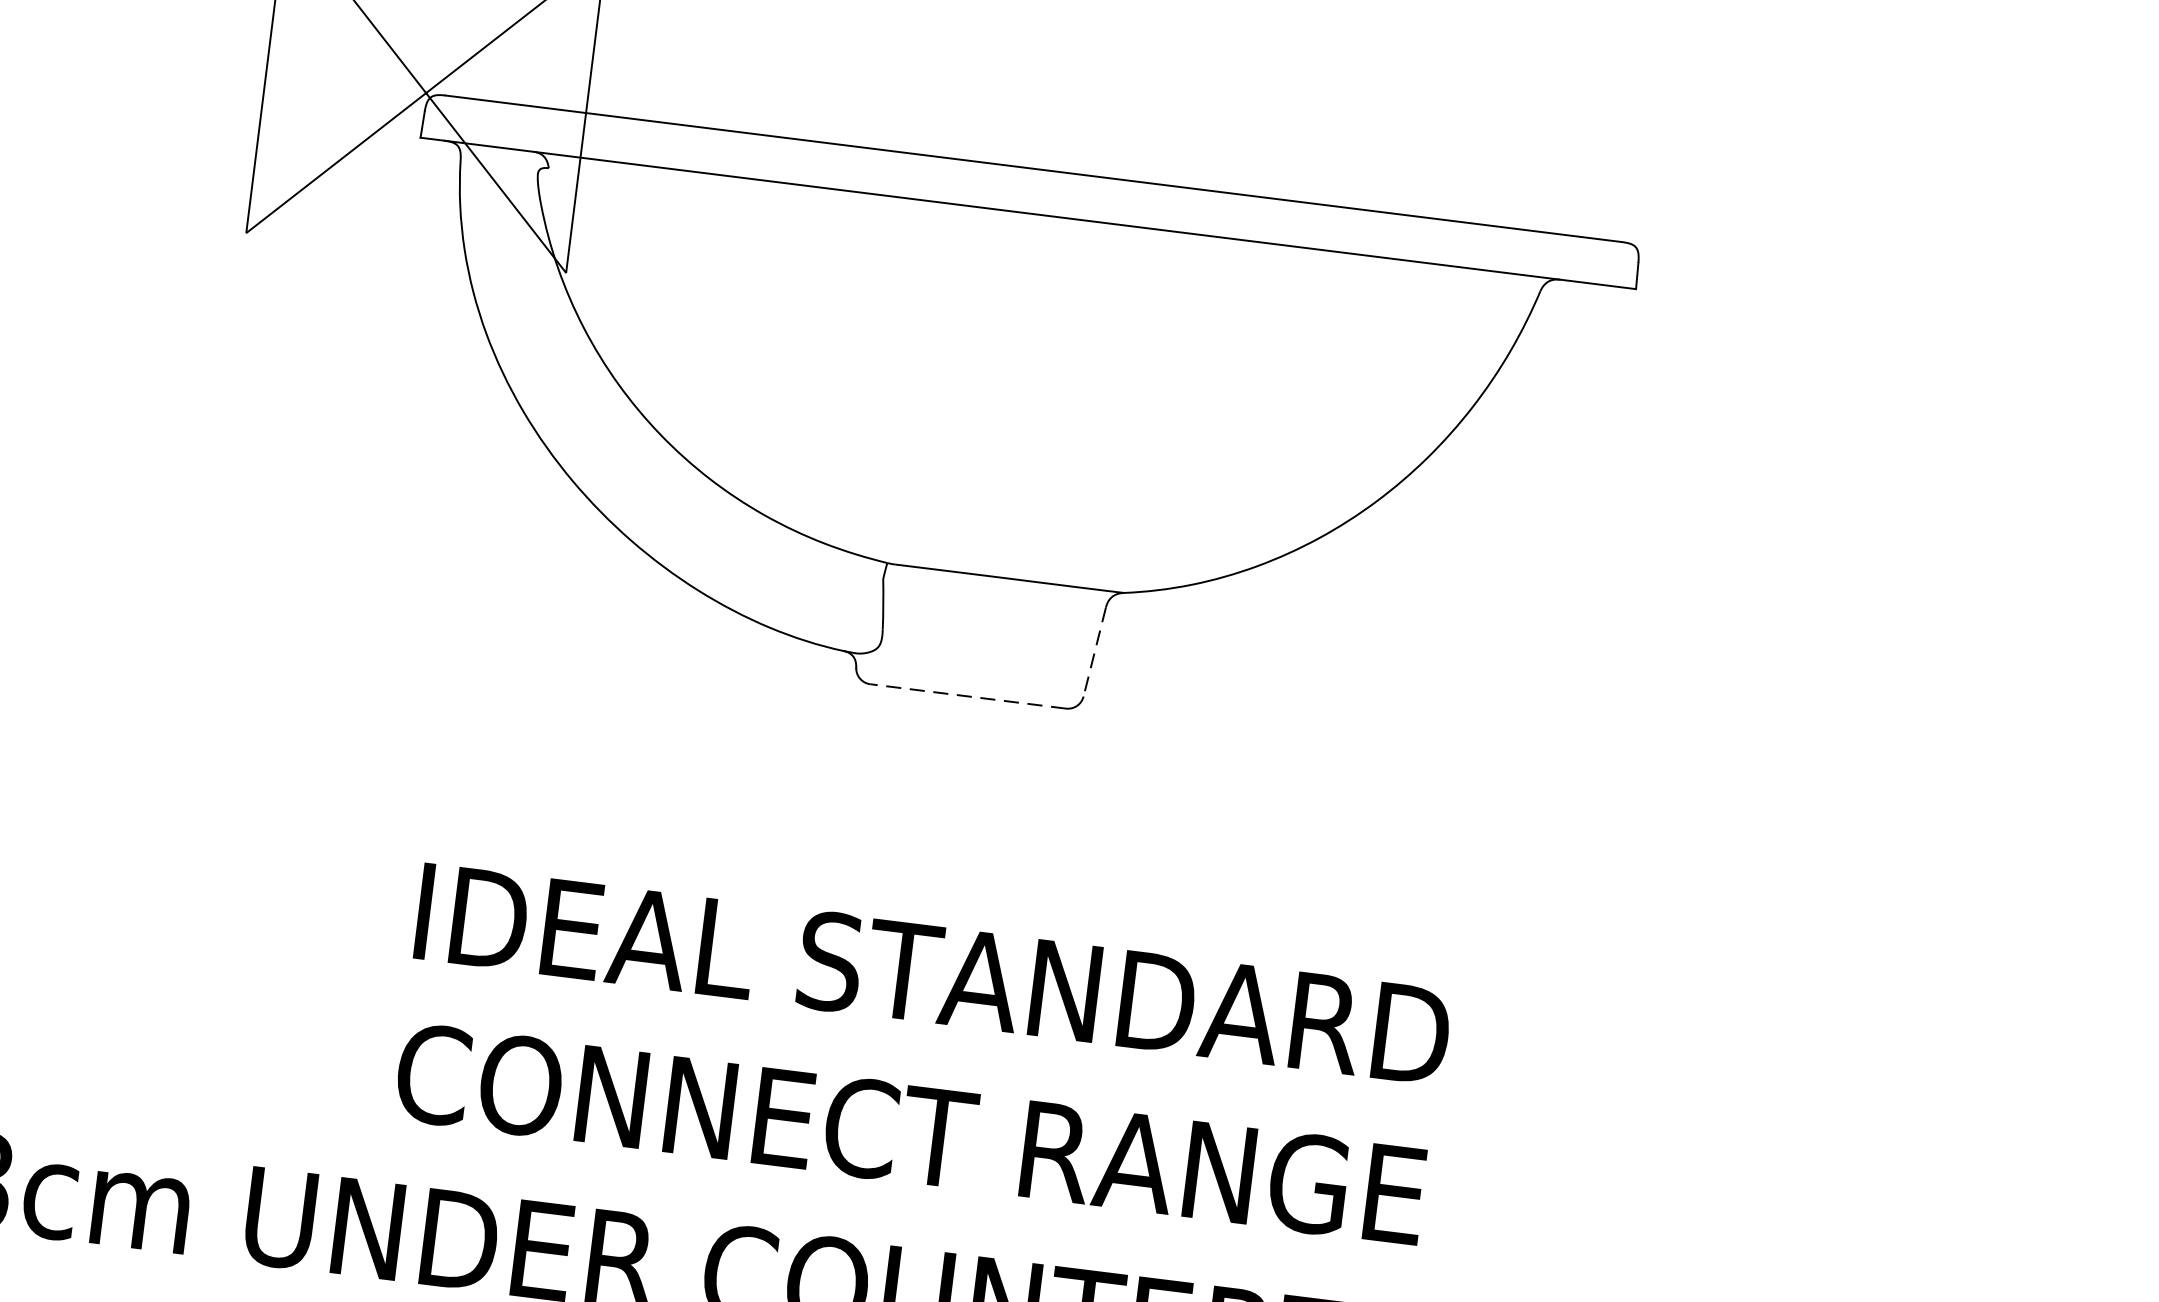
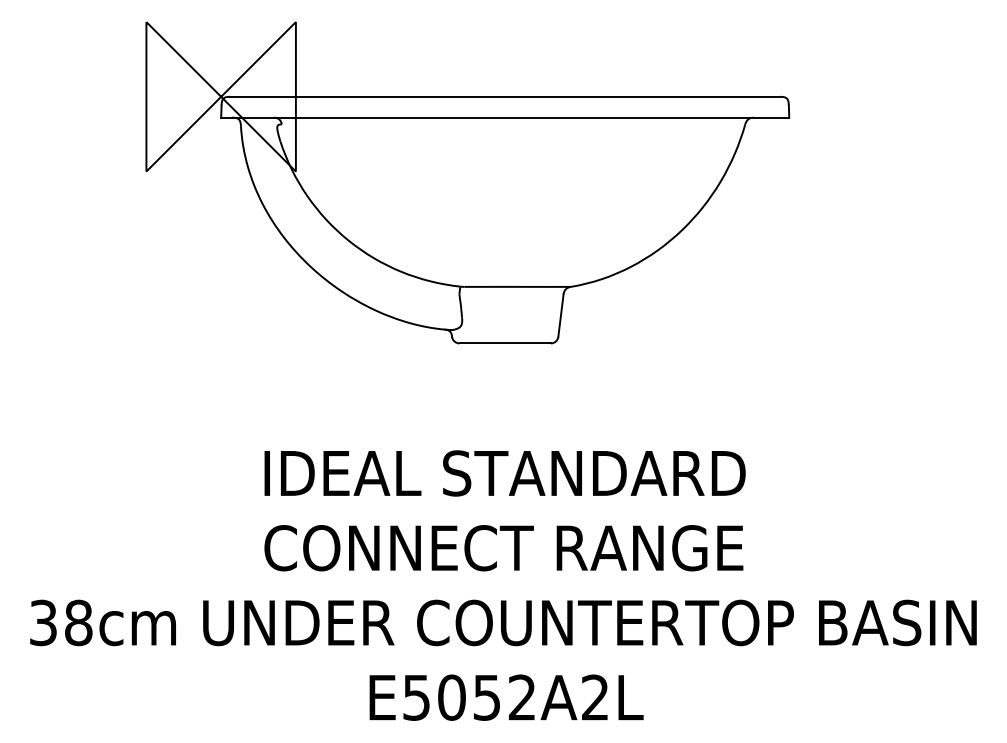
line: (1093, 653) -> (560, 316), dashed -> solid
line: (968, 696) -> (505, 343), dashed -> solid

